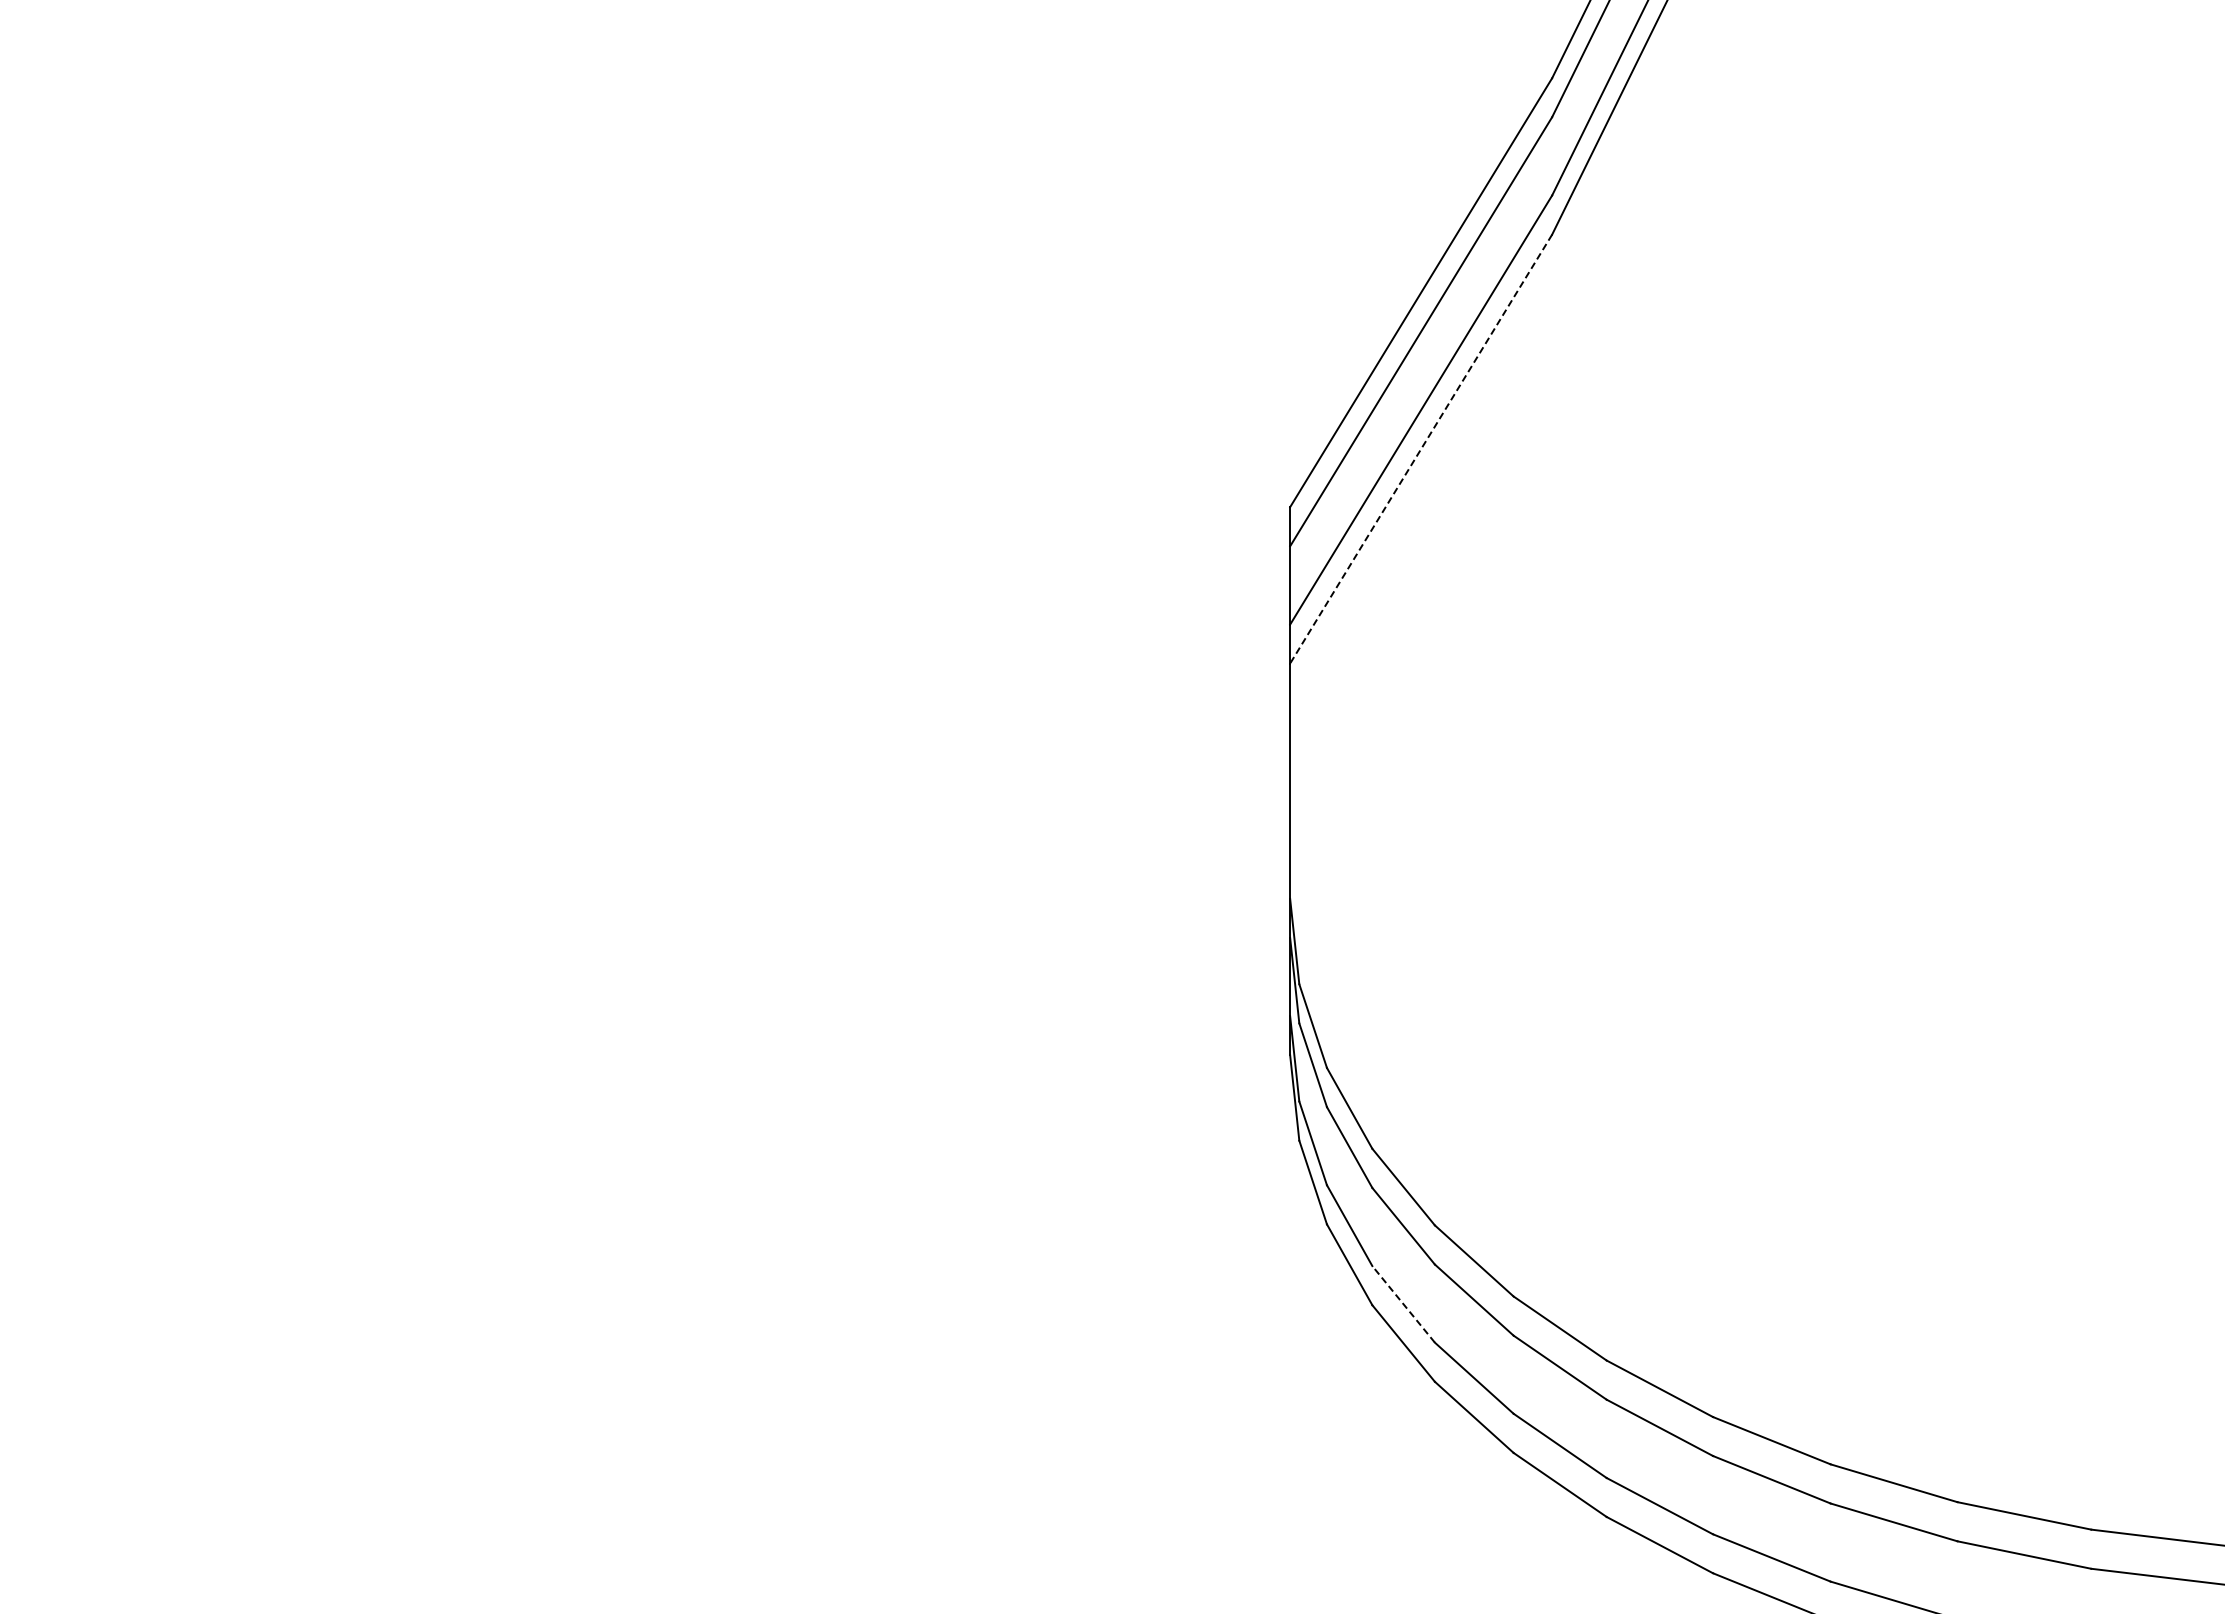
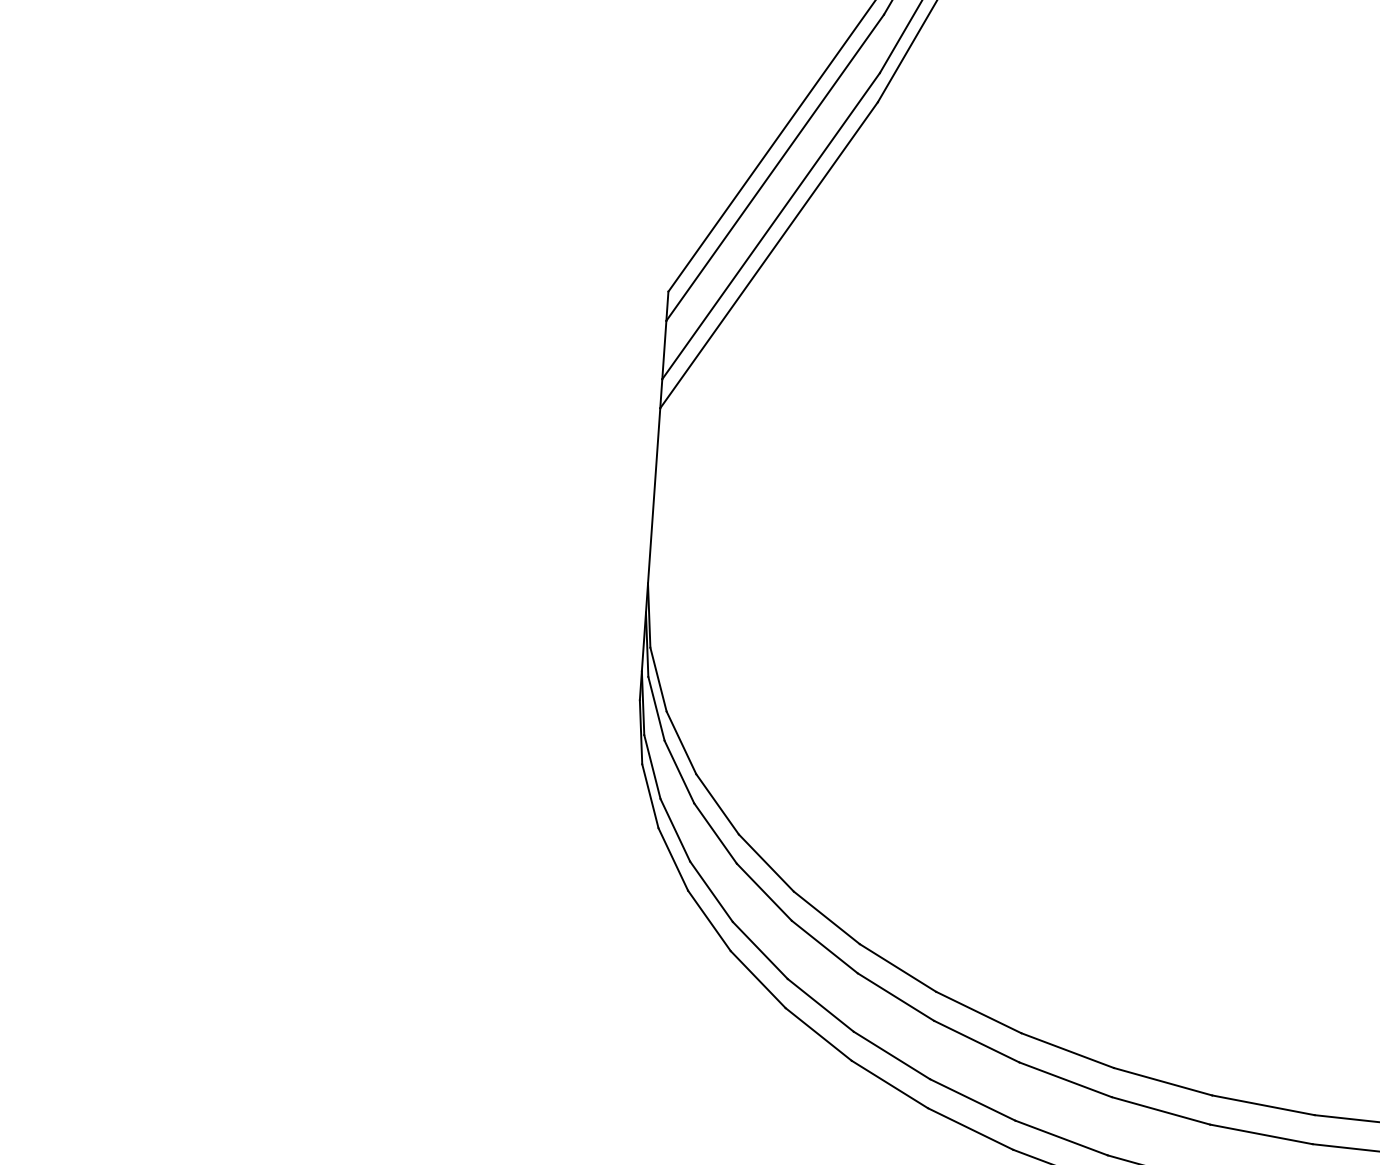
line: (1420, 449) -> (768, 255), dashed -> solid
line: (1403, 1303) -> (711, 891), dashed -> solid

